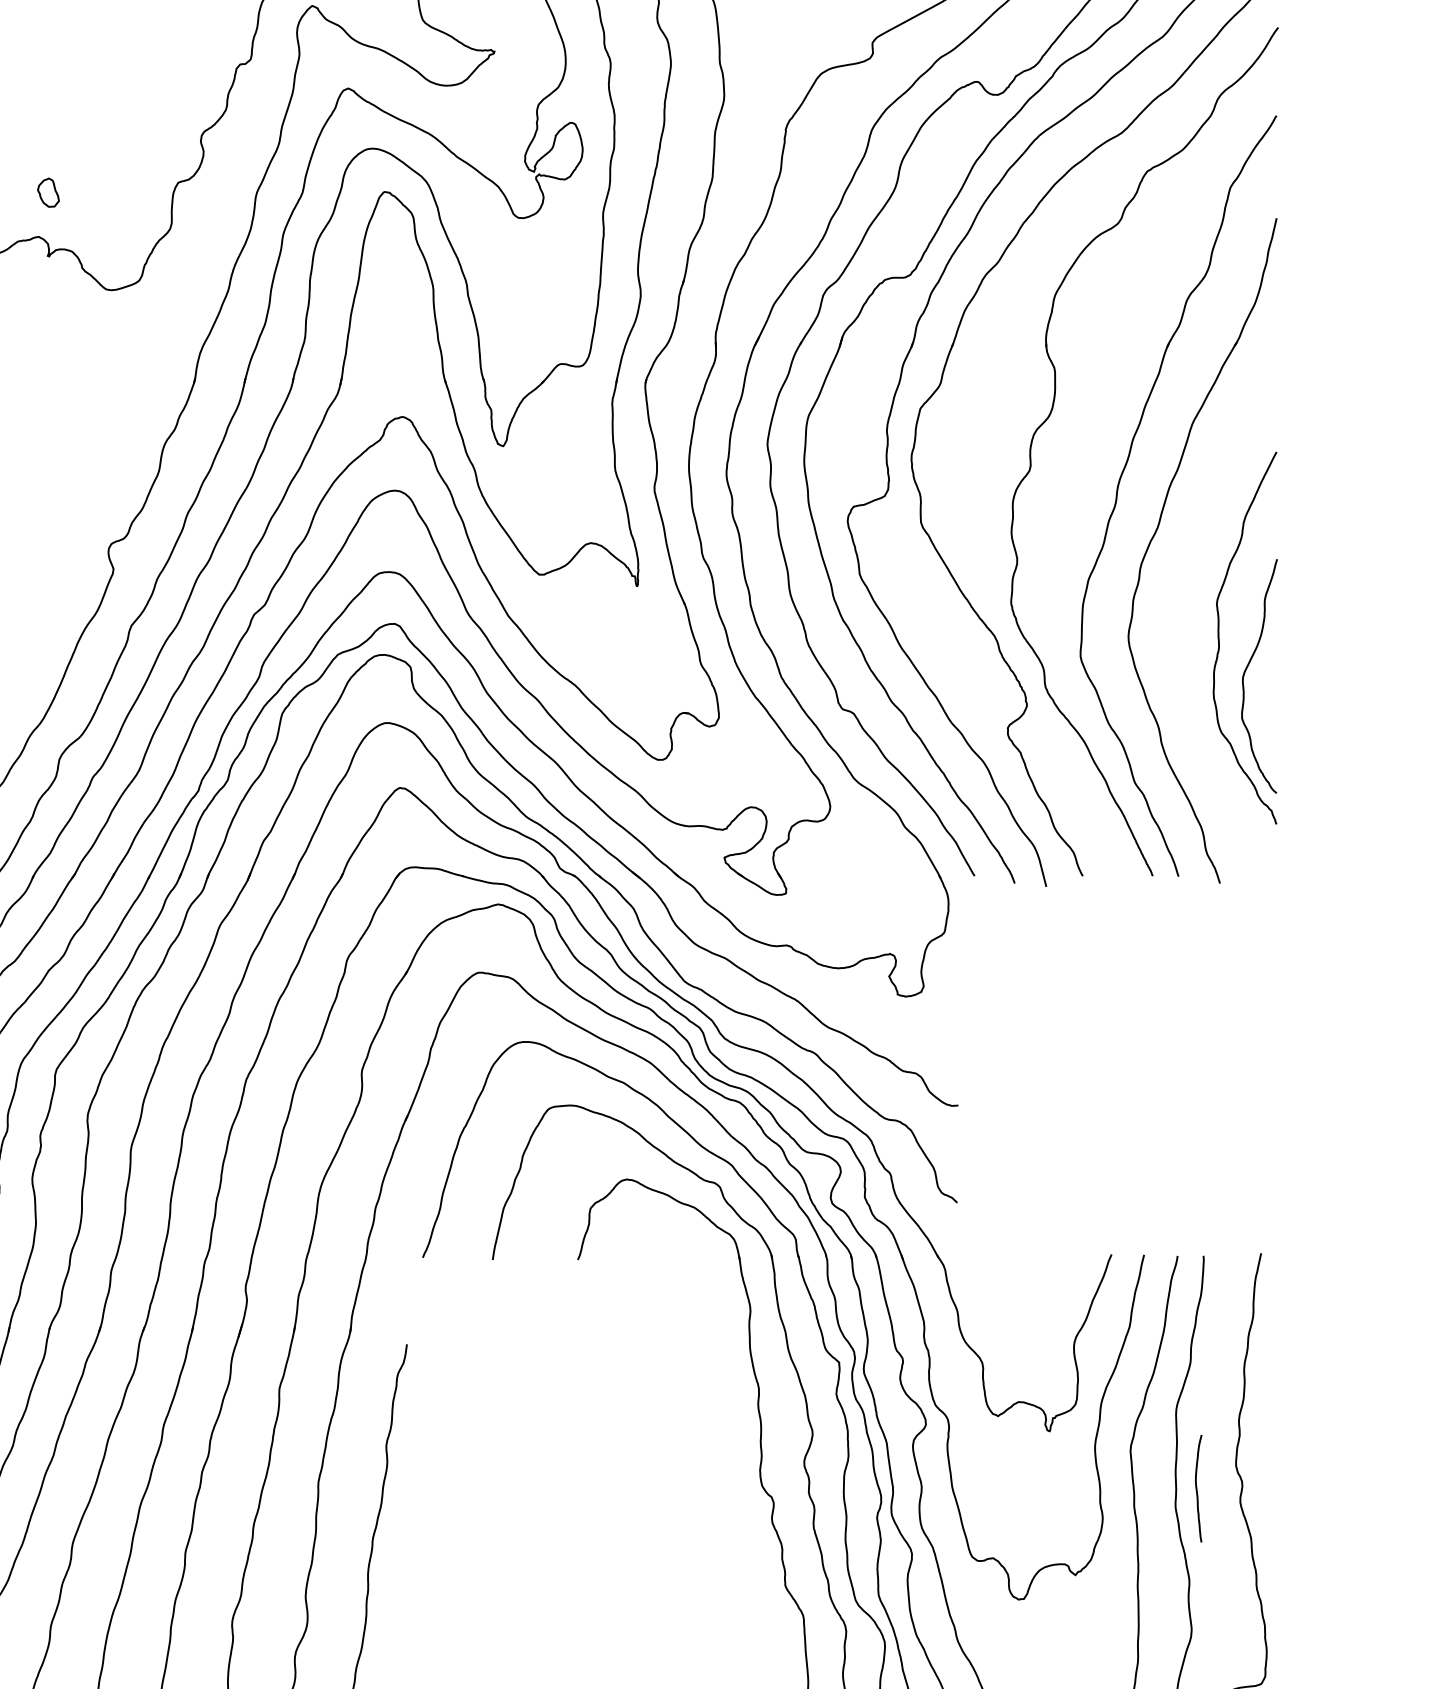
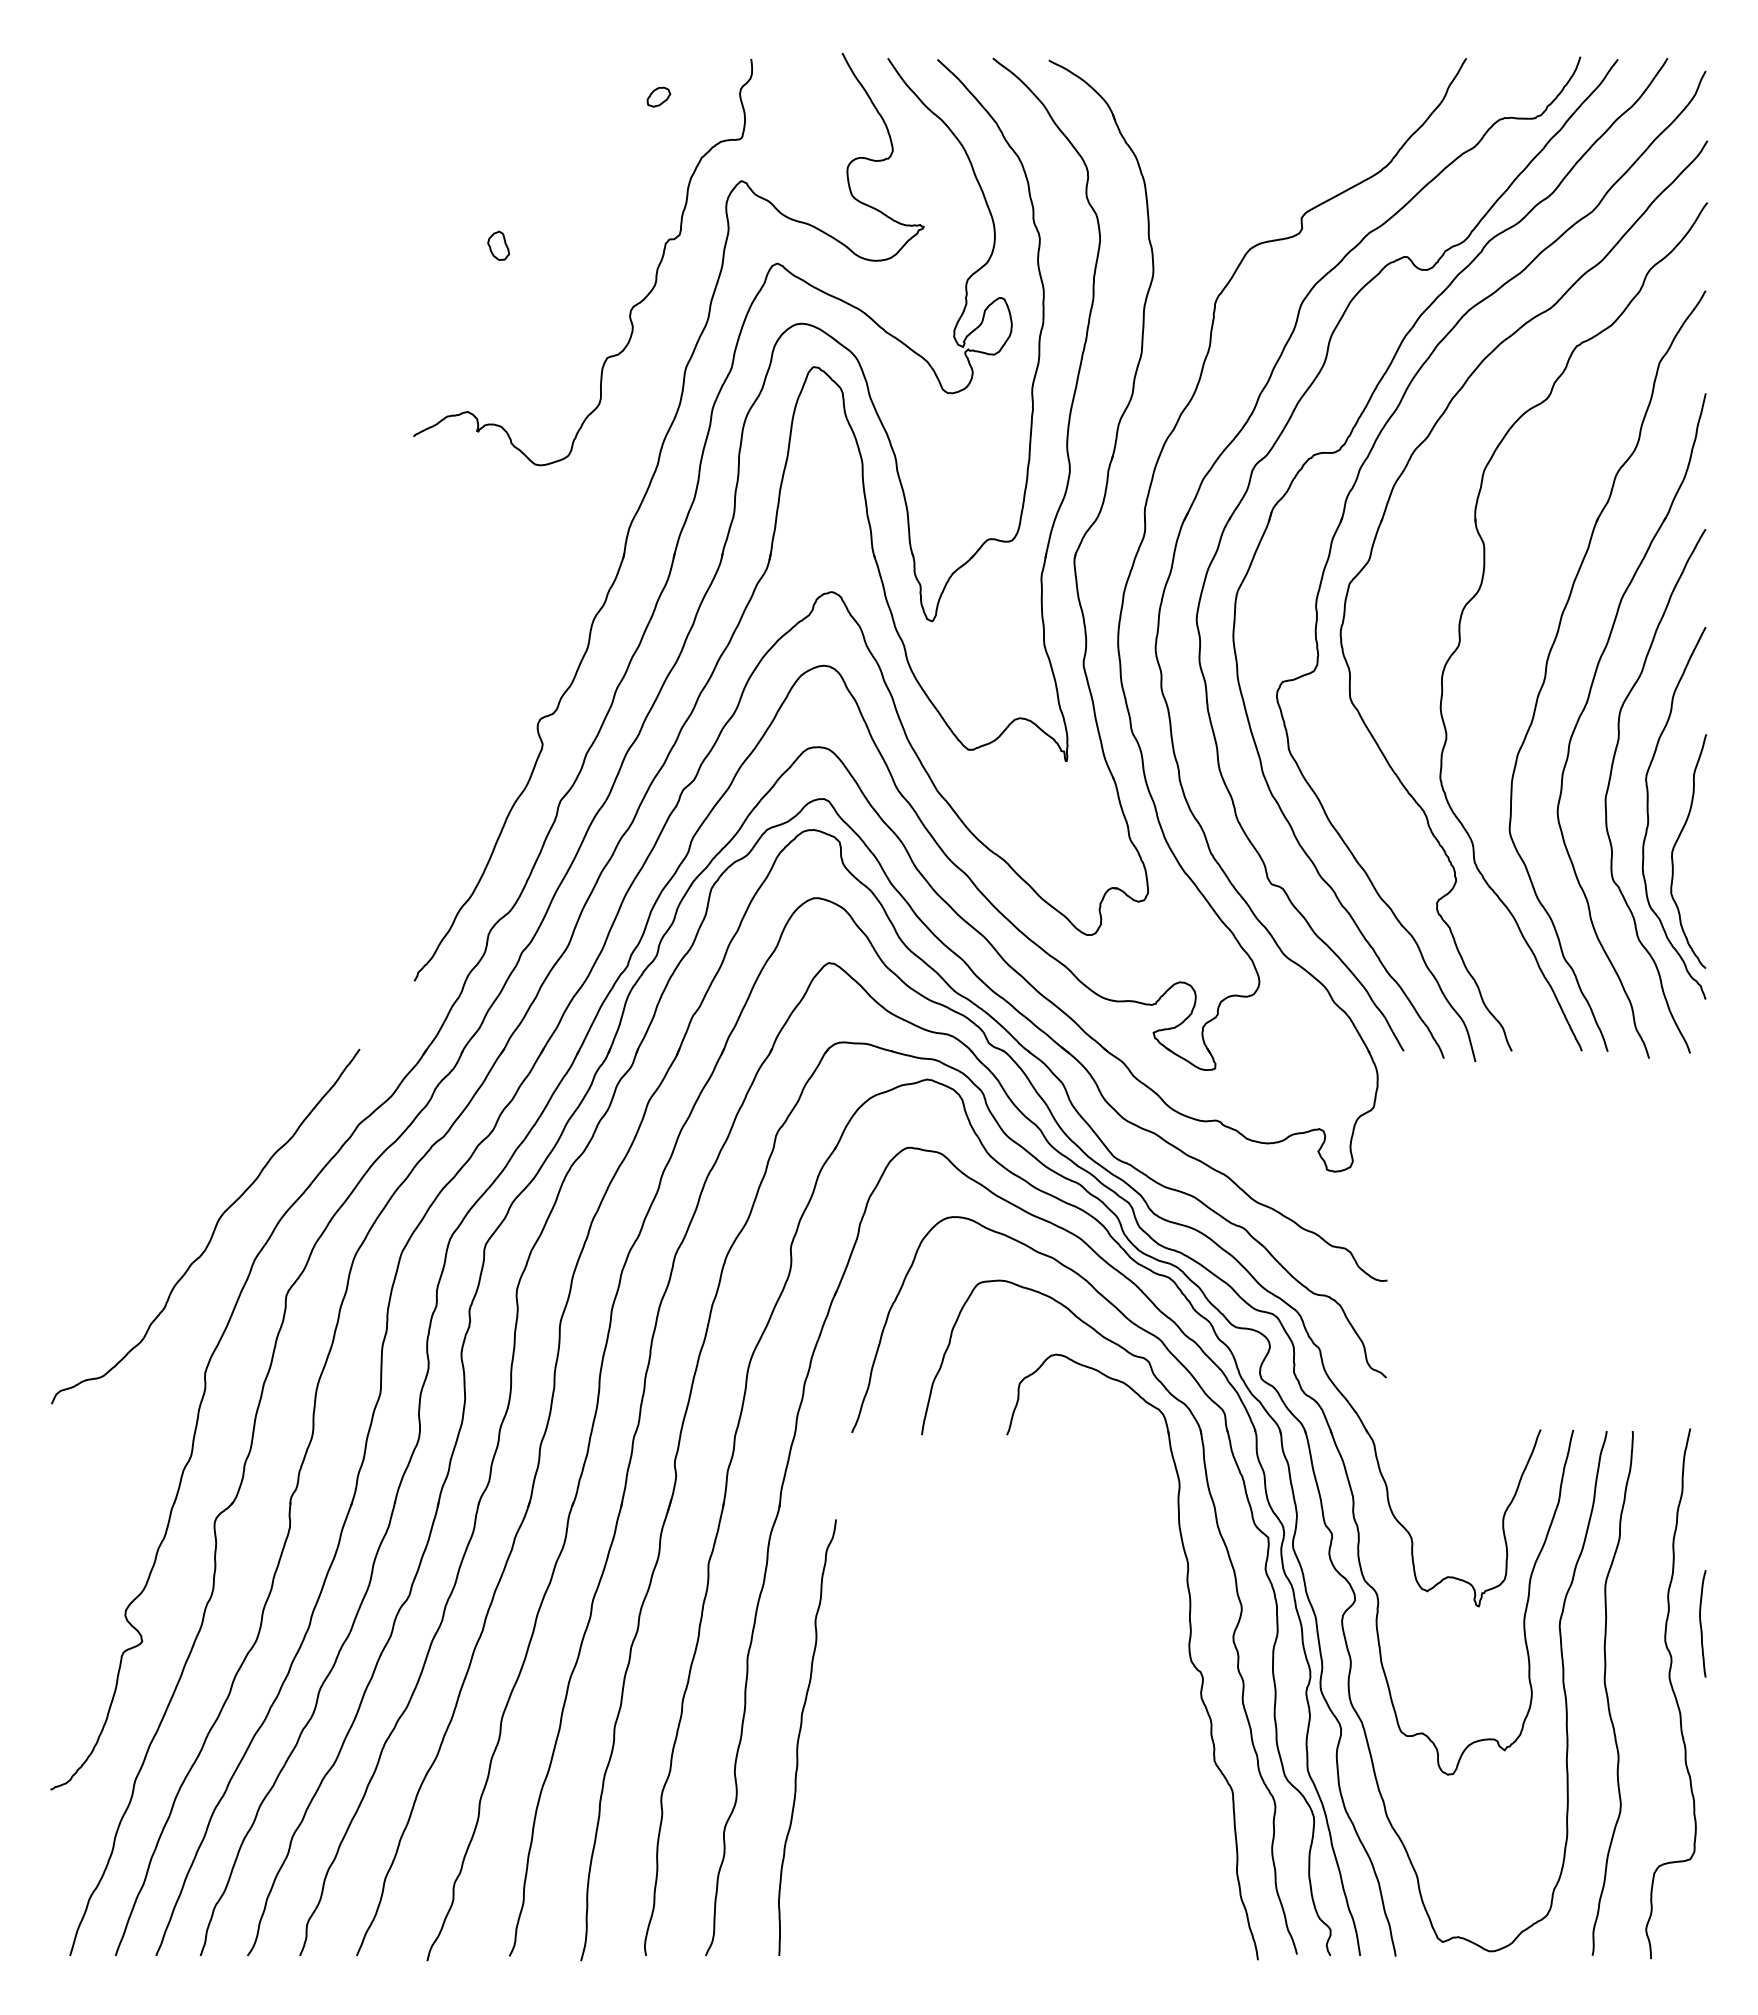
part: (48, 192) -> (498, 245), moved
curve: (1181, 607) -> (1610, 782), added
curve: (1197, 1488) -> (1701, 1623), moved

